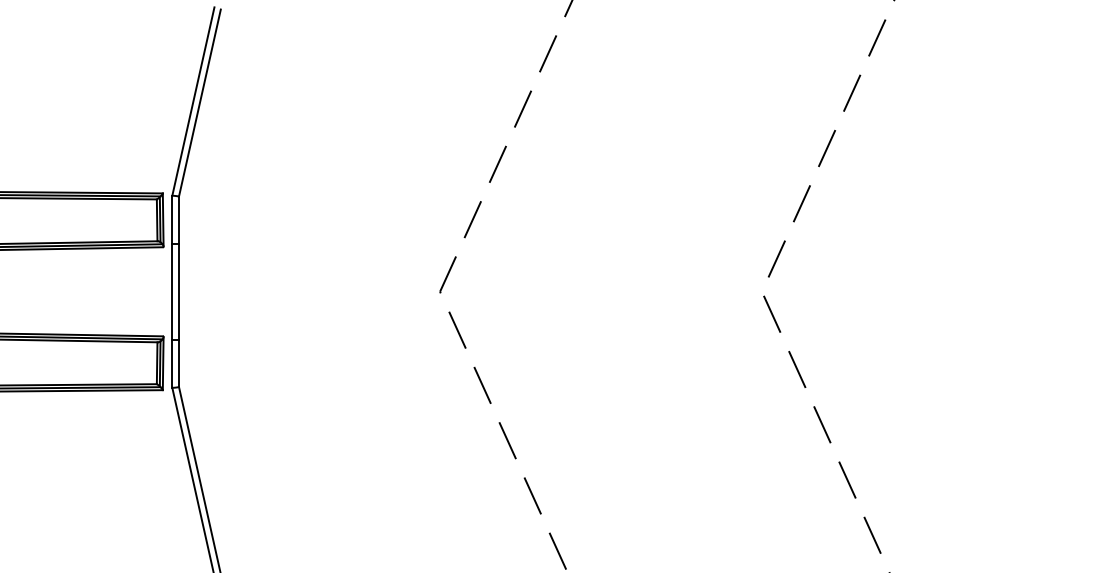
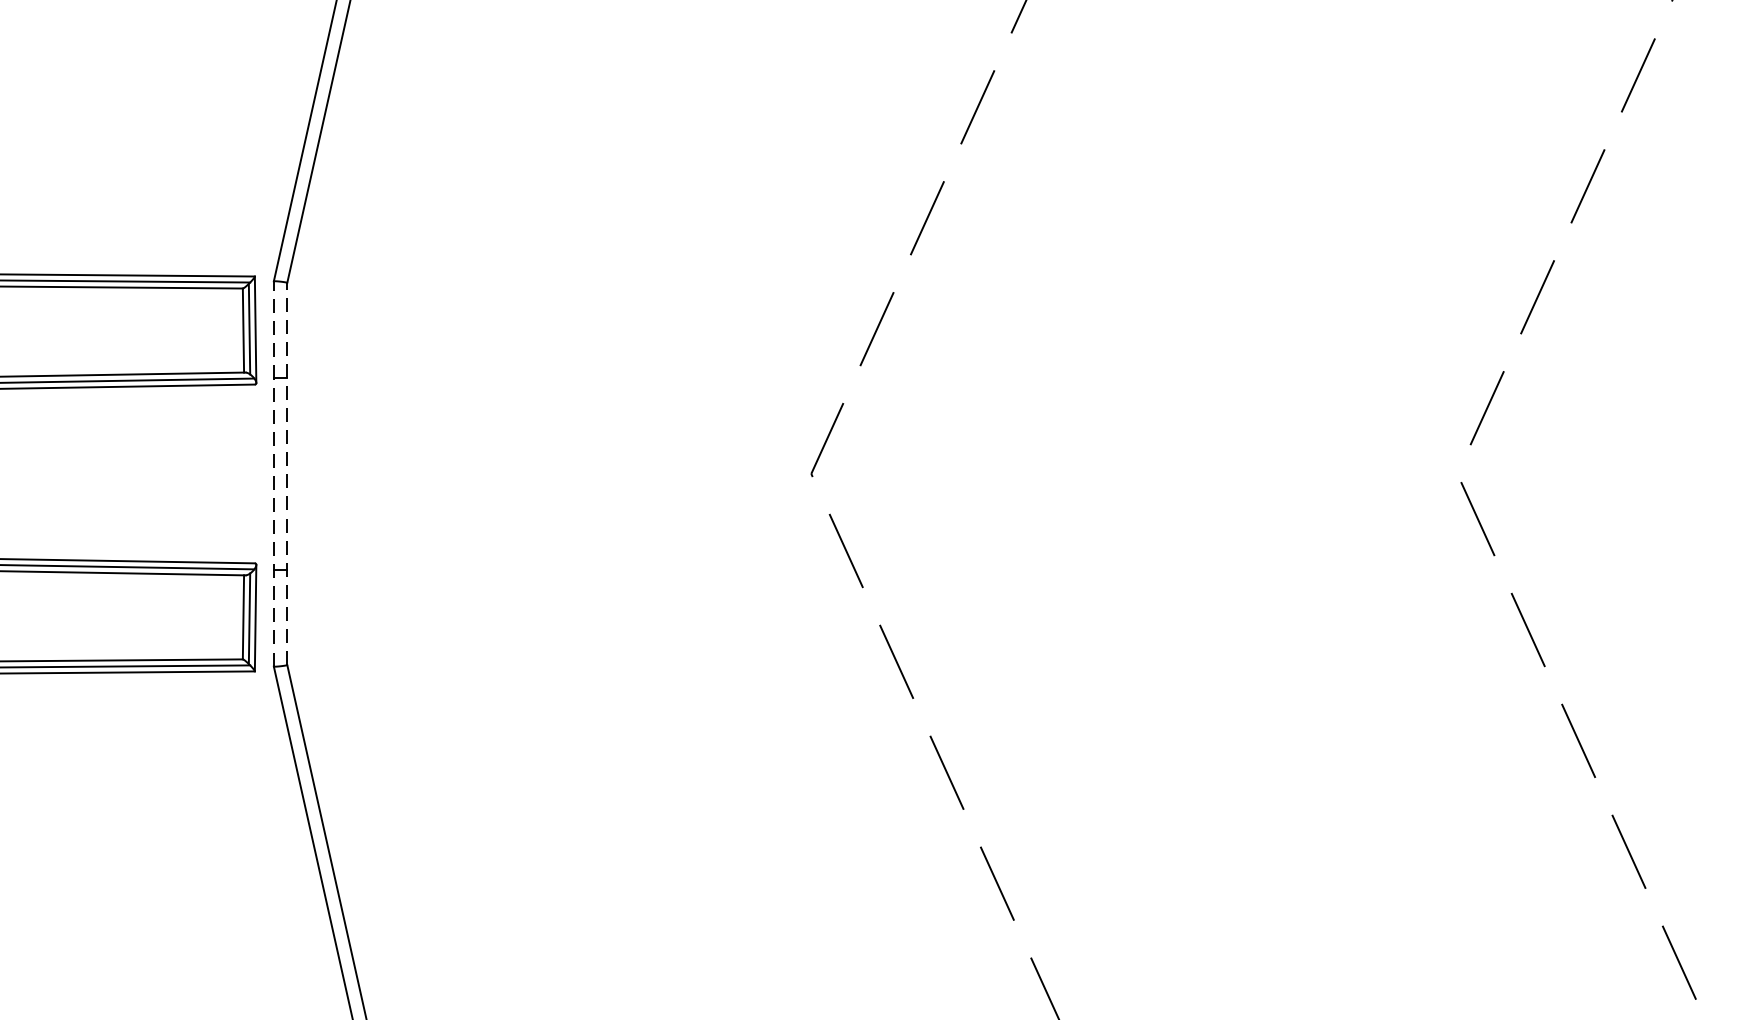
line: (172, 291) -> (274, 473), solid -> dashed
line: (179, 291) -> (288, 473), solid -> dashed

